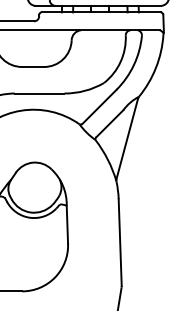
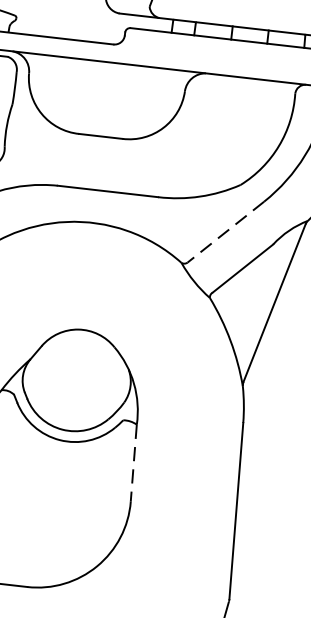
line: (99, 107) -> (225, 233), solid -> dashed
line: (67, 224) -> (134, 462), solid -> dashed

